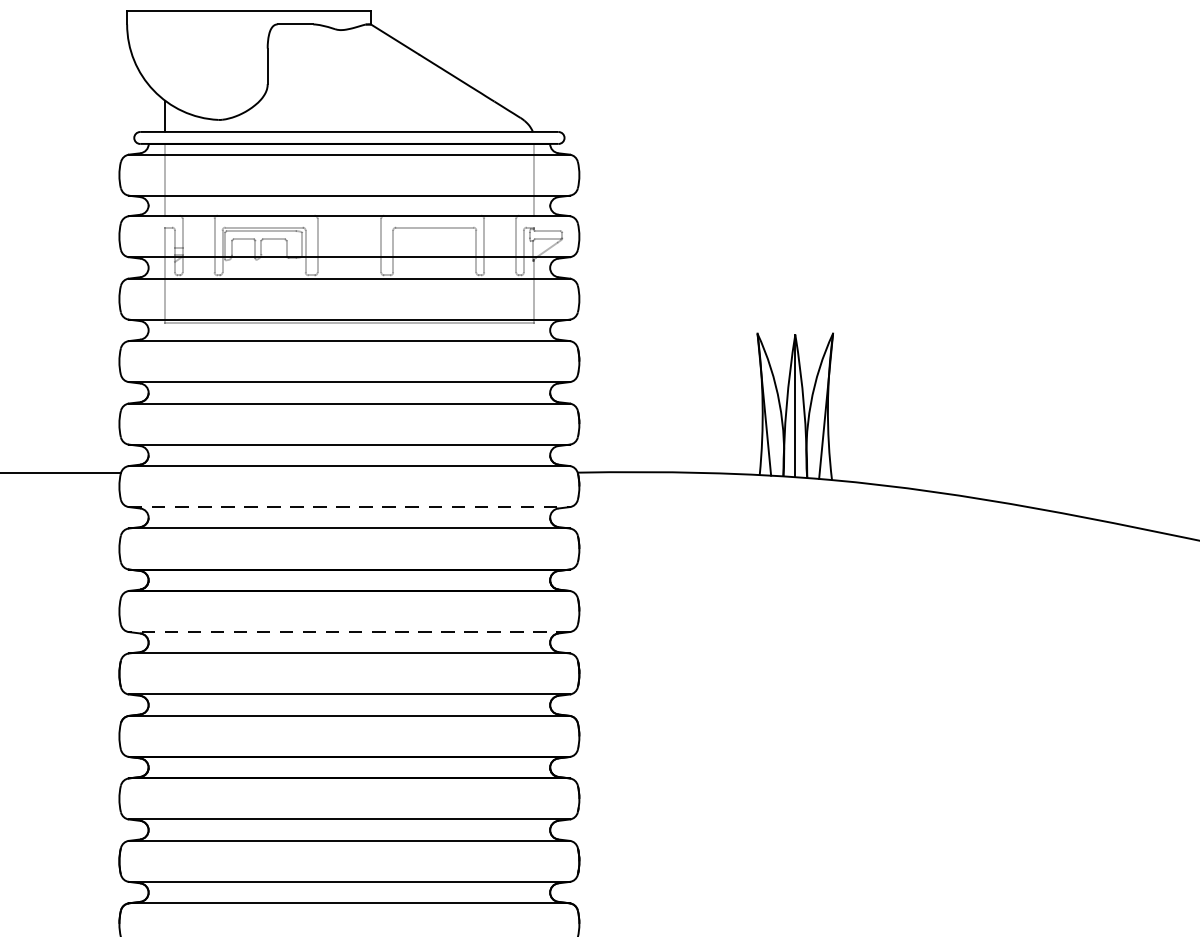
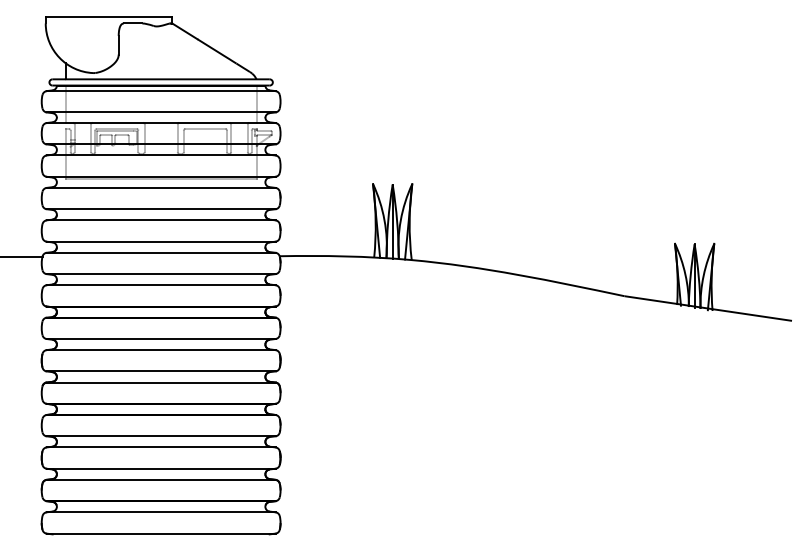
line: (350, 507) -> (161, 274), dashed -> solid
line: (348, 633) -> (160, 339), dashed -> solid

